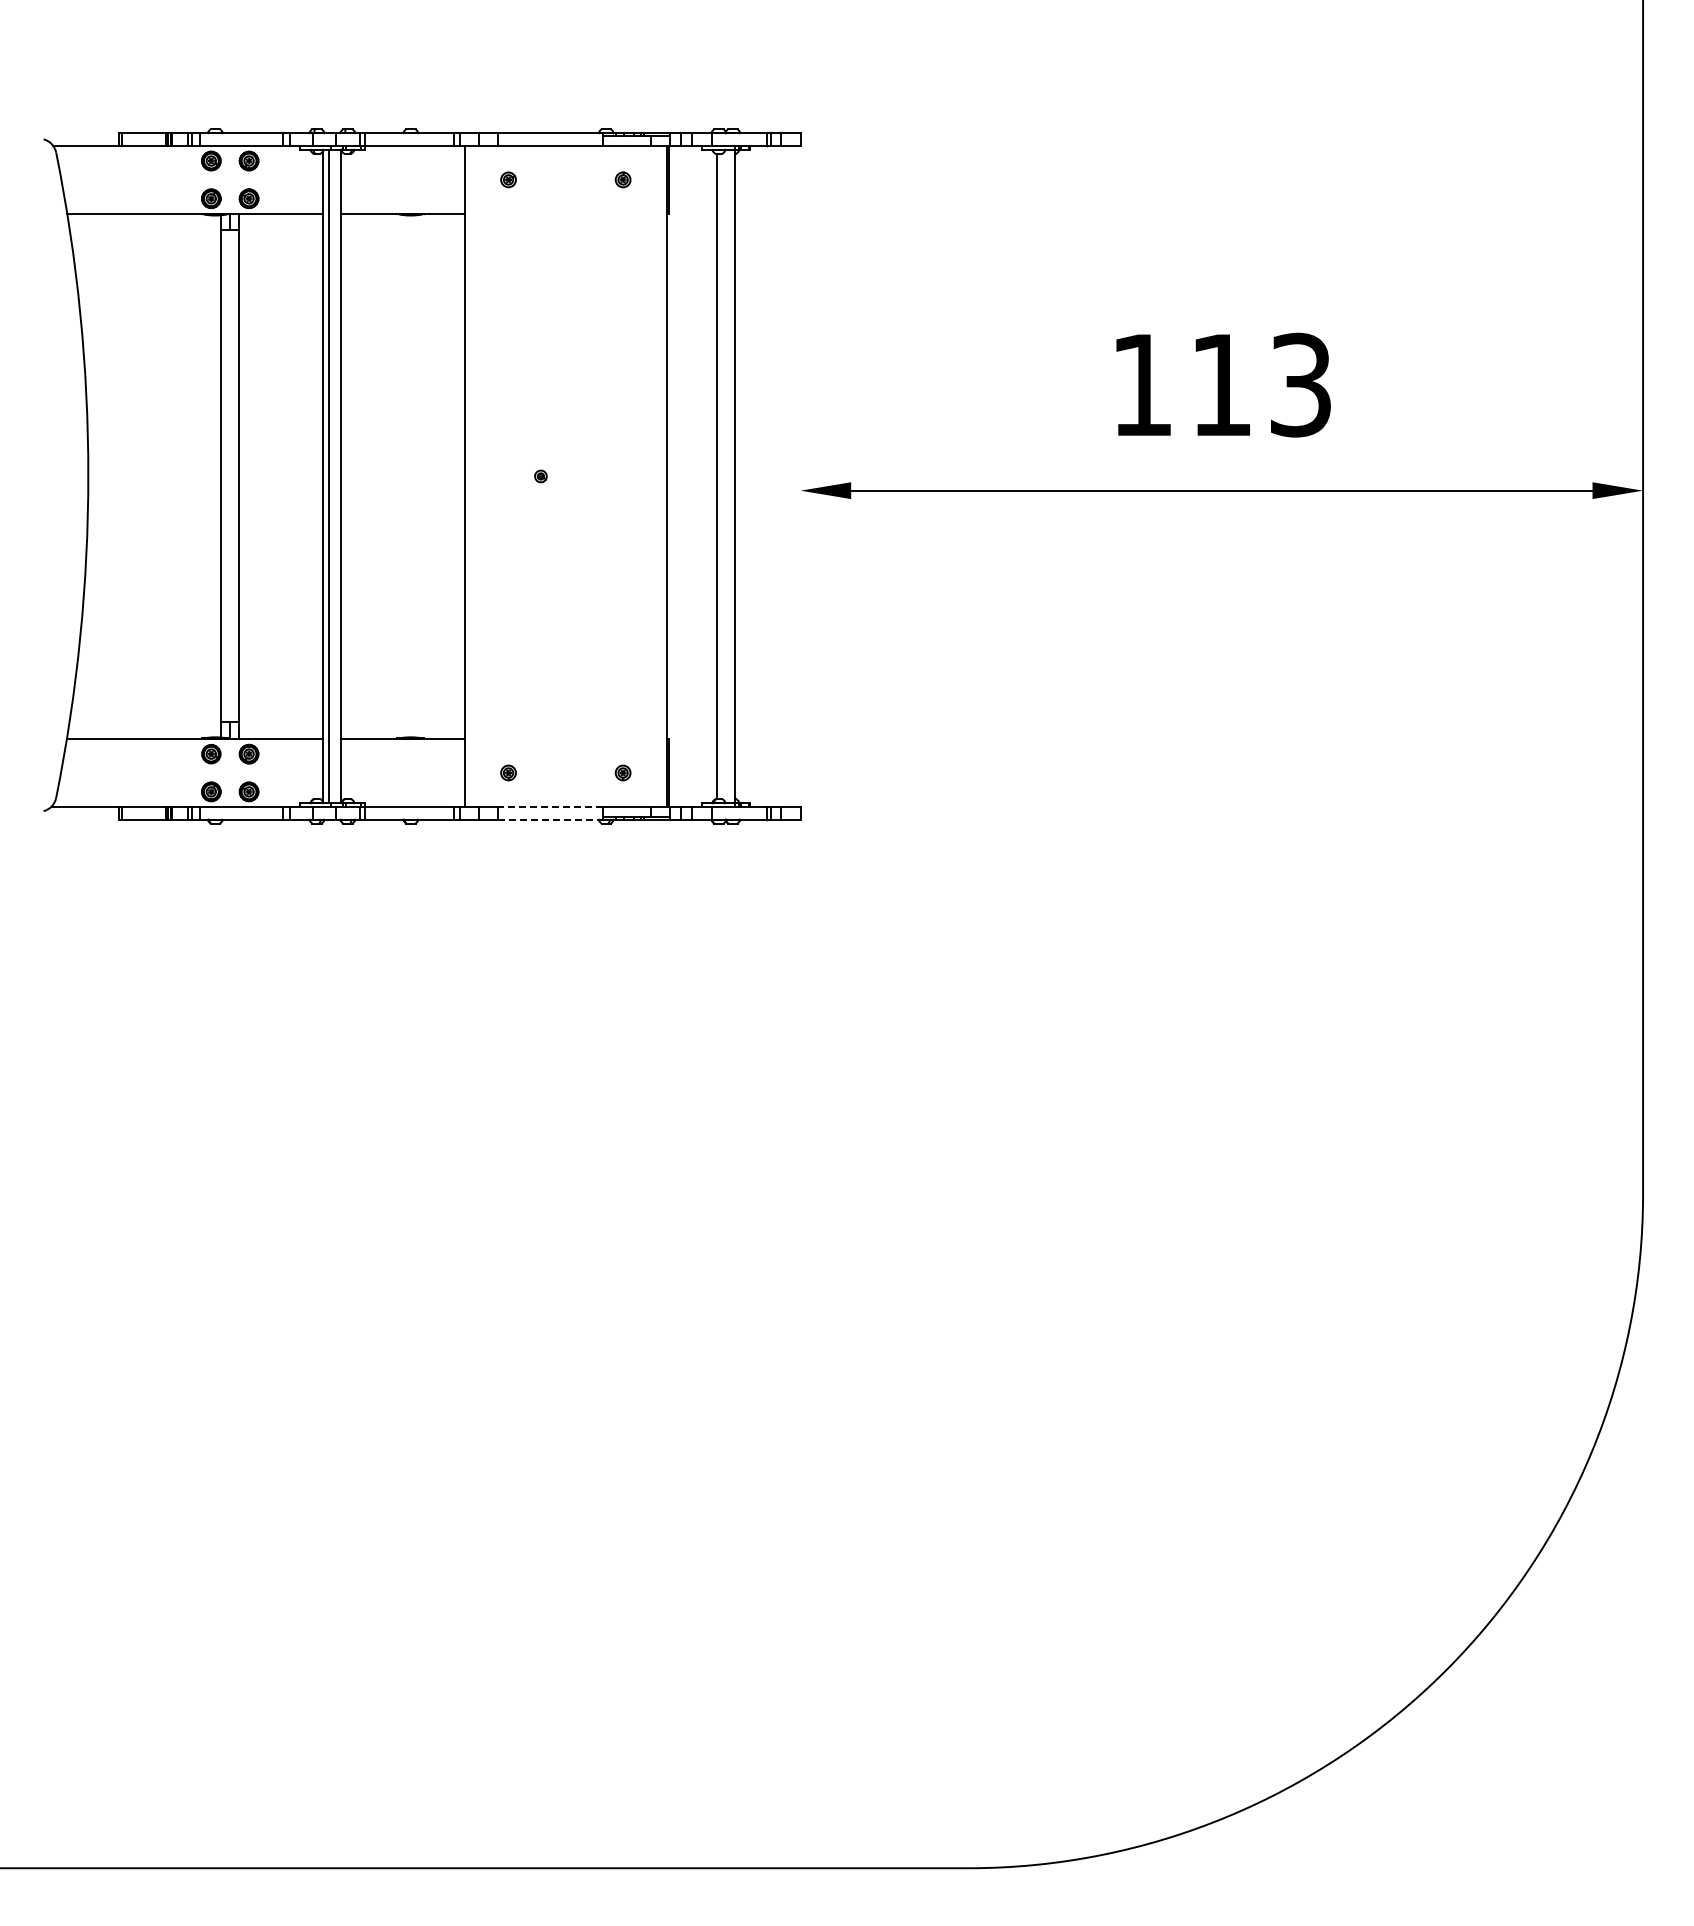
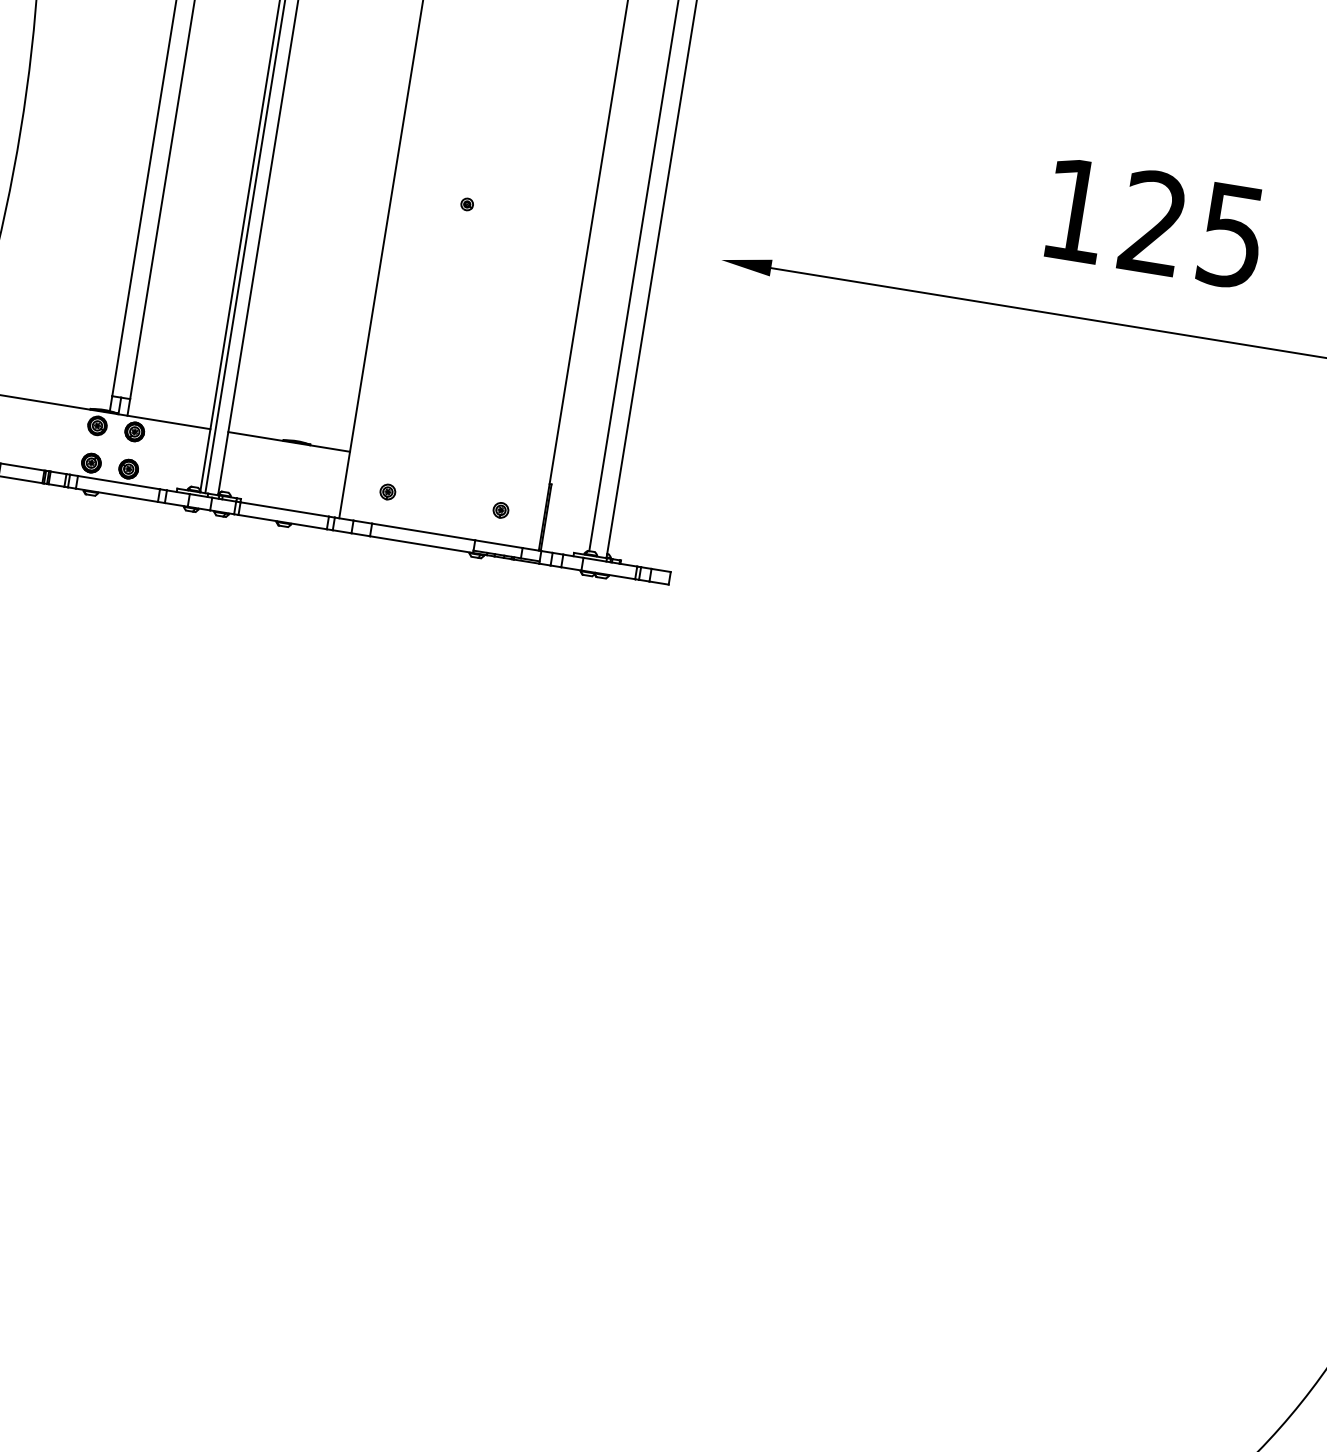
text: (1260, 384) -> (1192, 228), 113 -> 125
line: (549, 806) -> (422, 531), dashed -> solid
line: (550, 819) -> (421, 544), dashed -> solid

